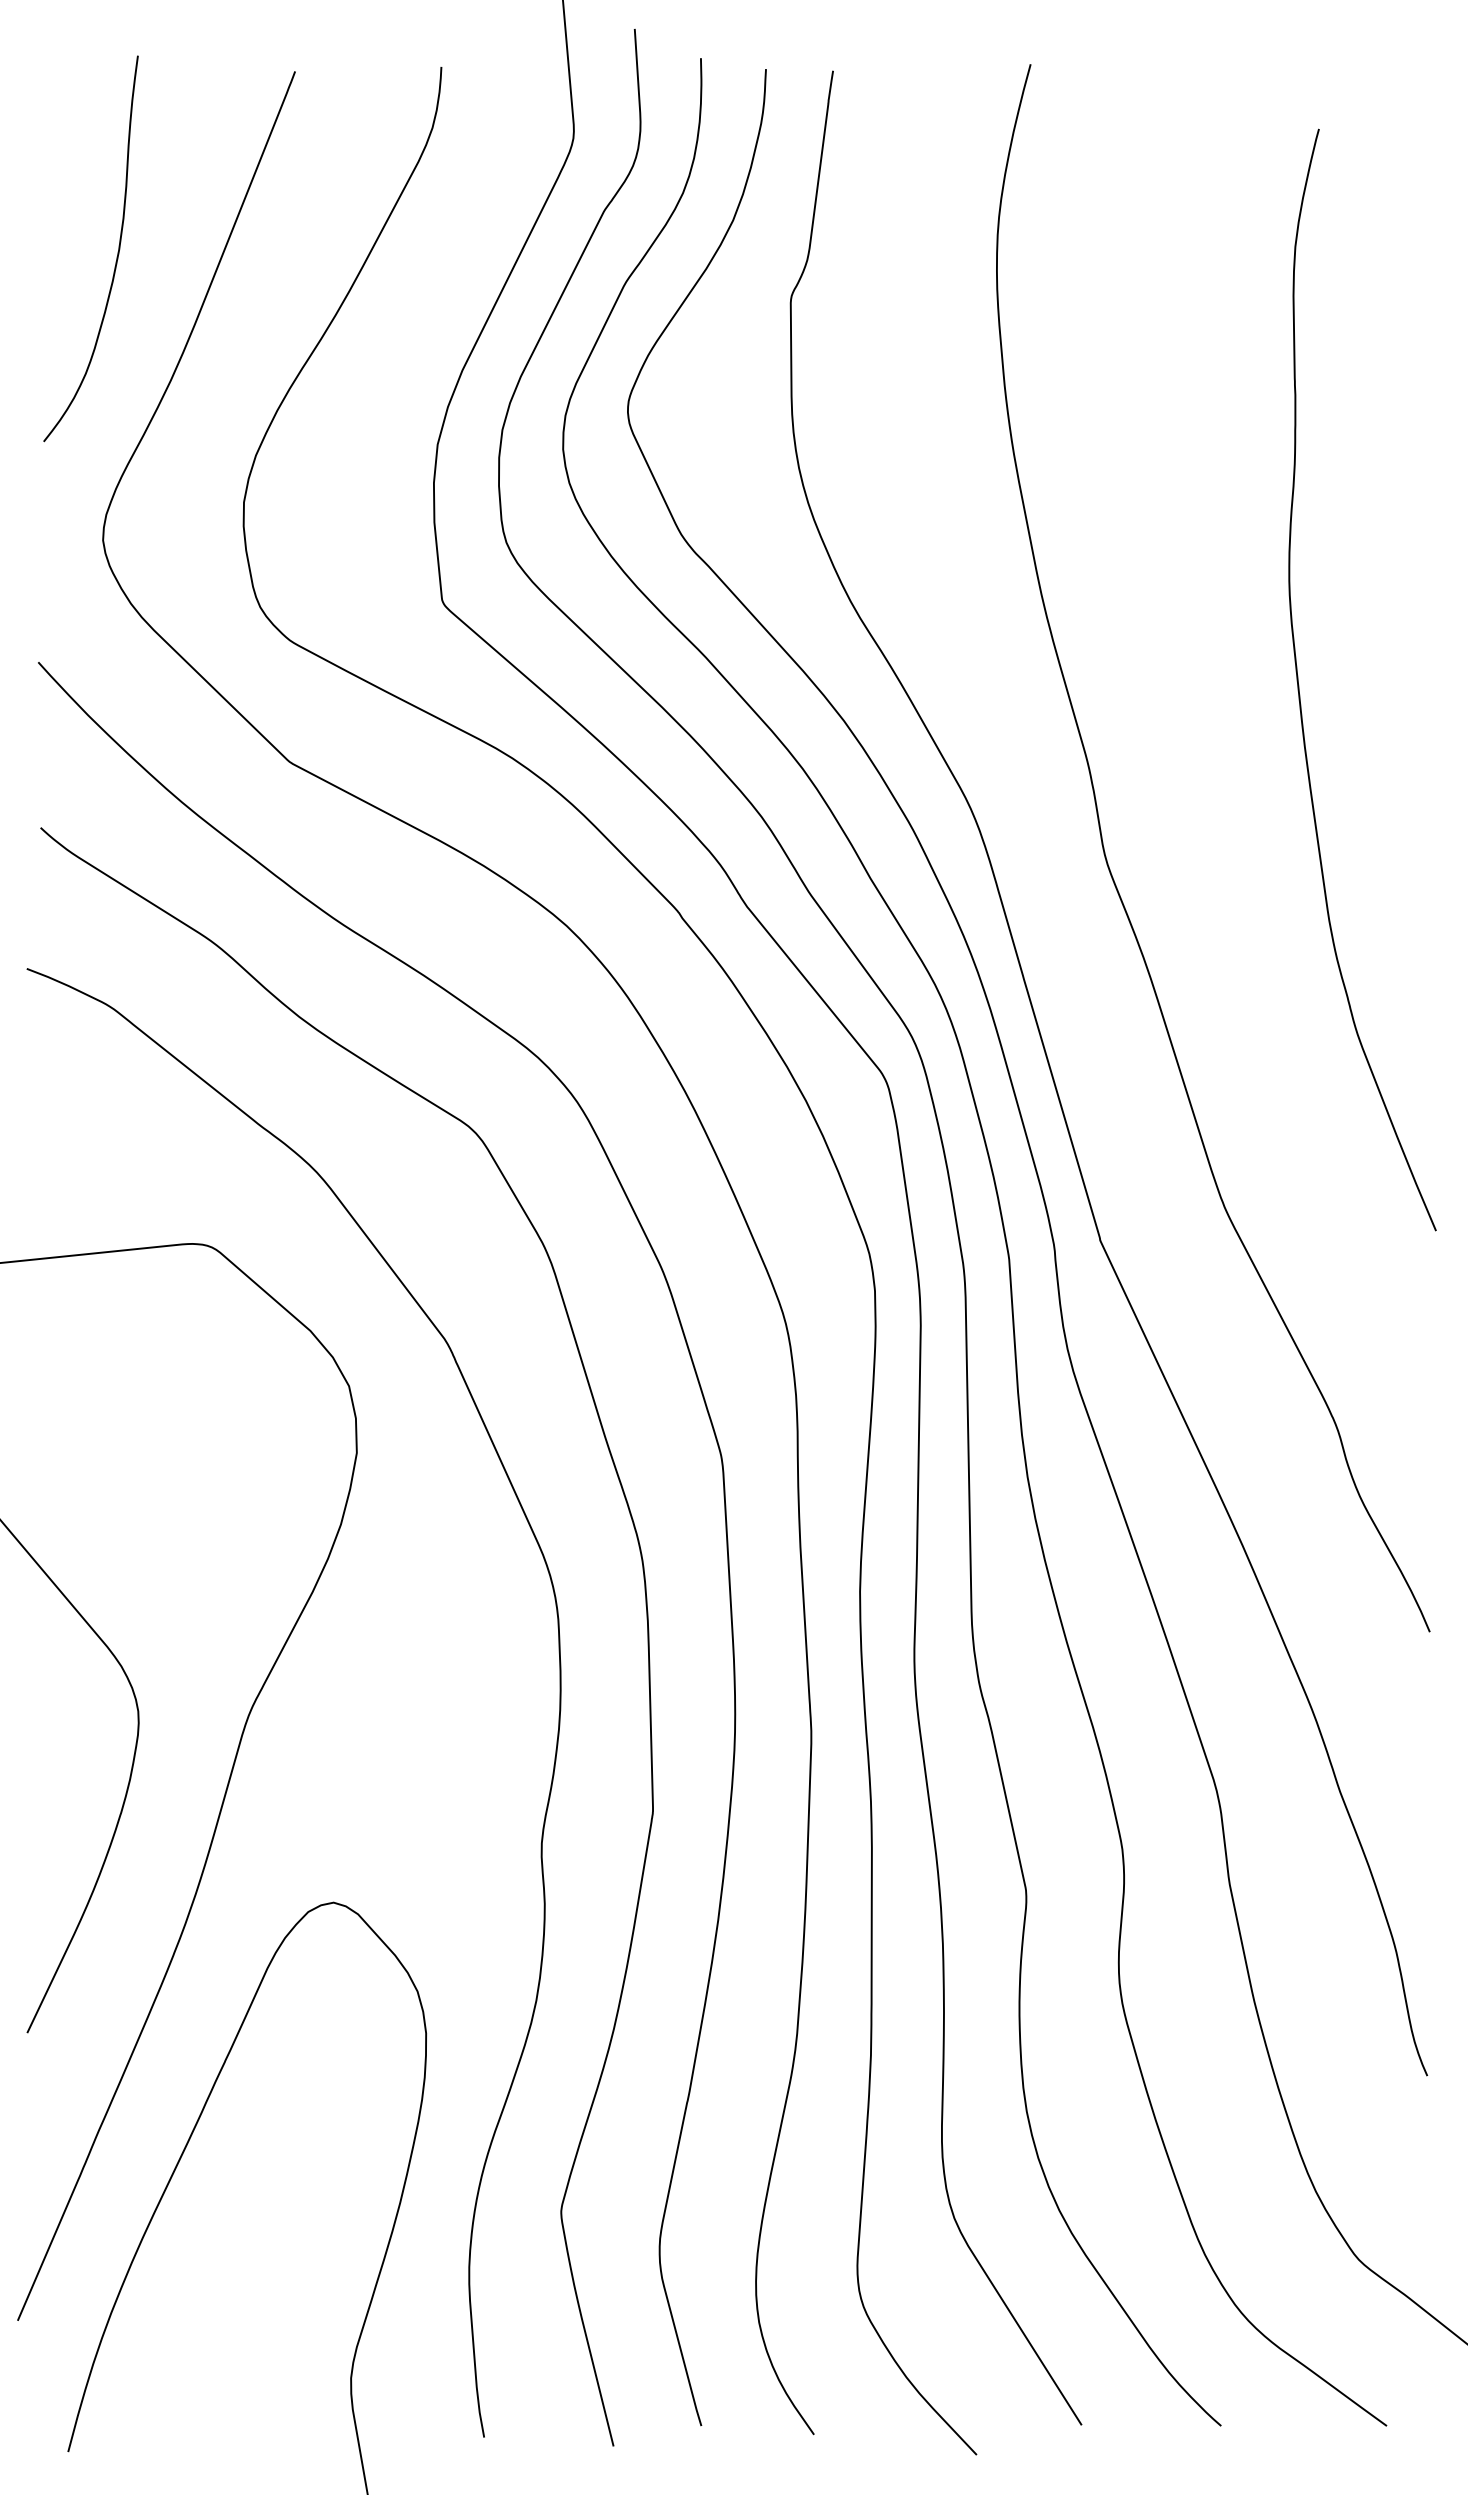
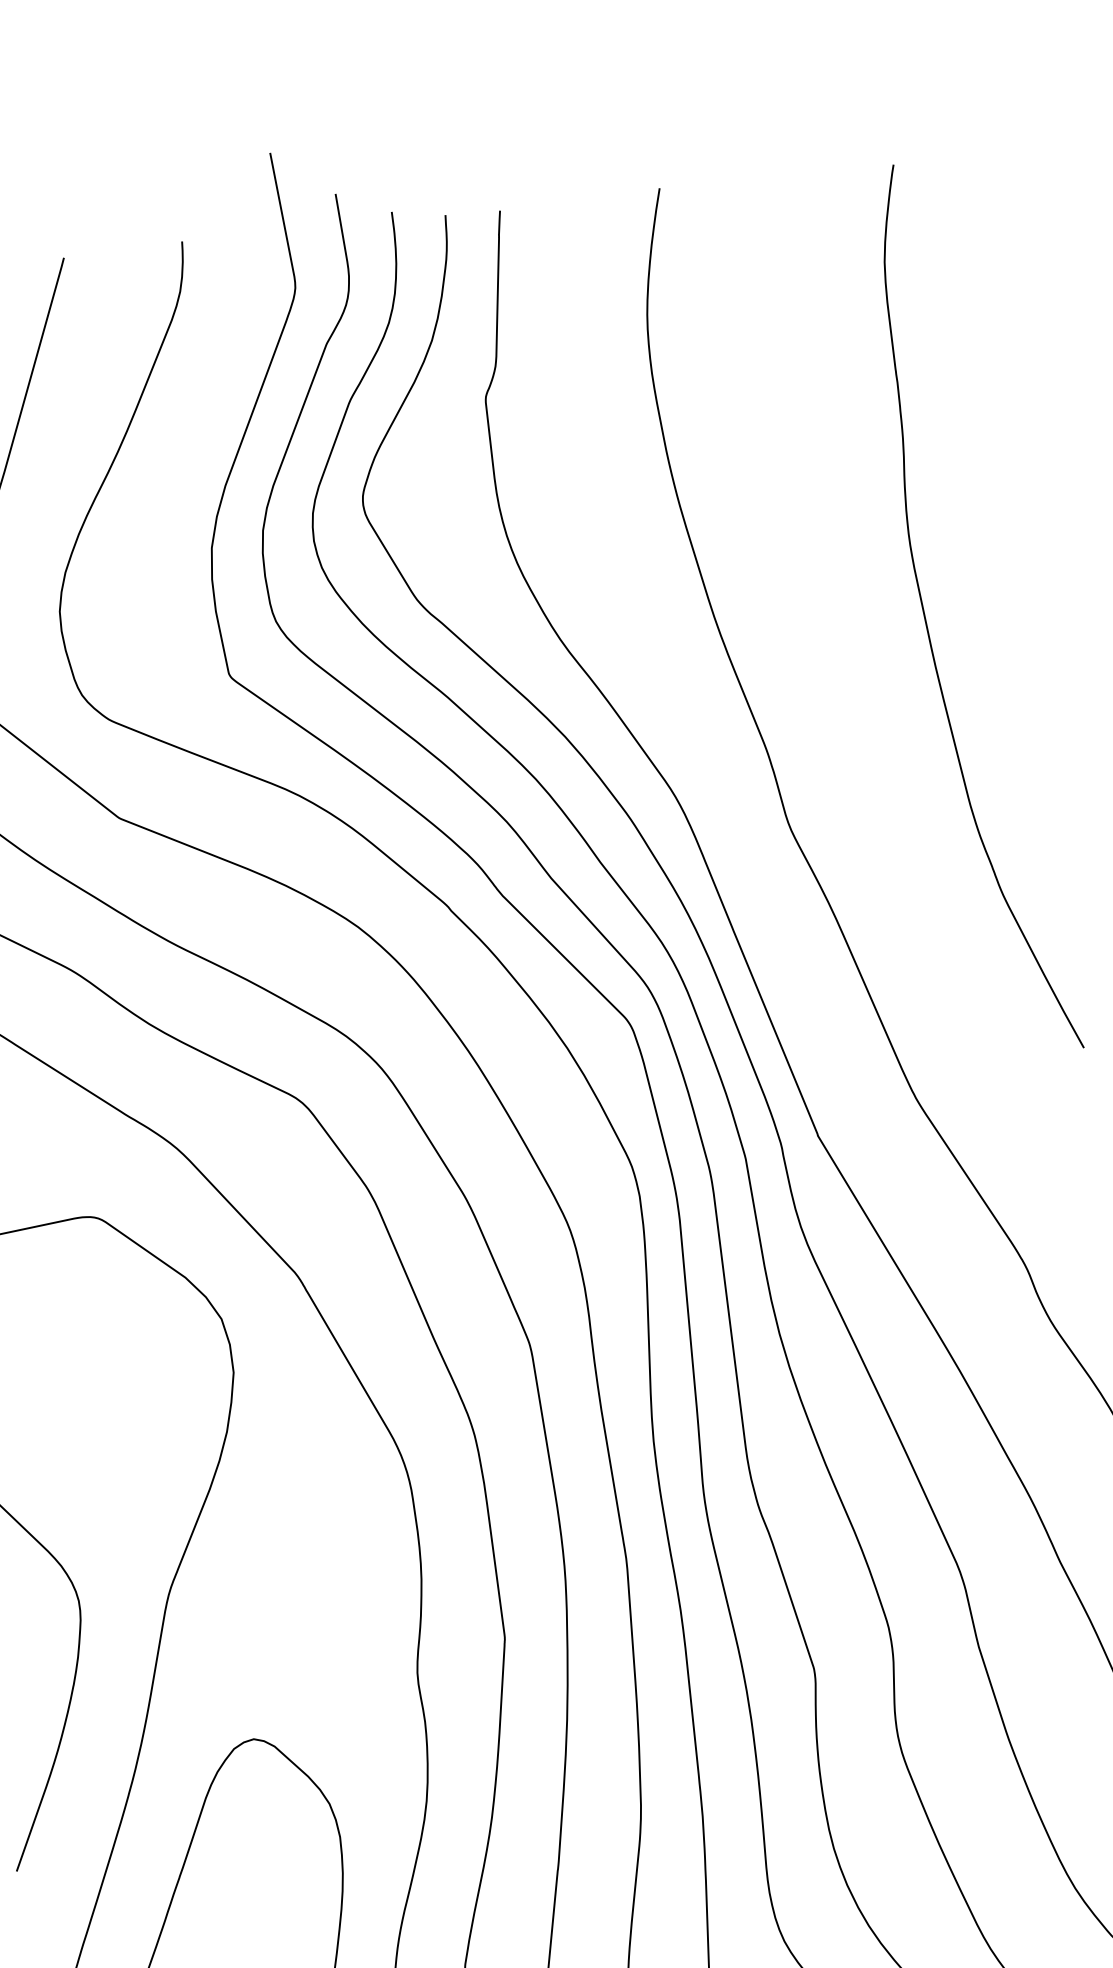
curve: (1299, 685) -> (925, 617), moved

